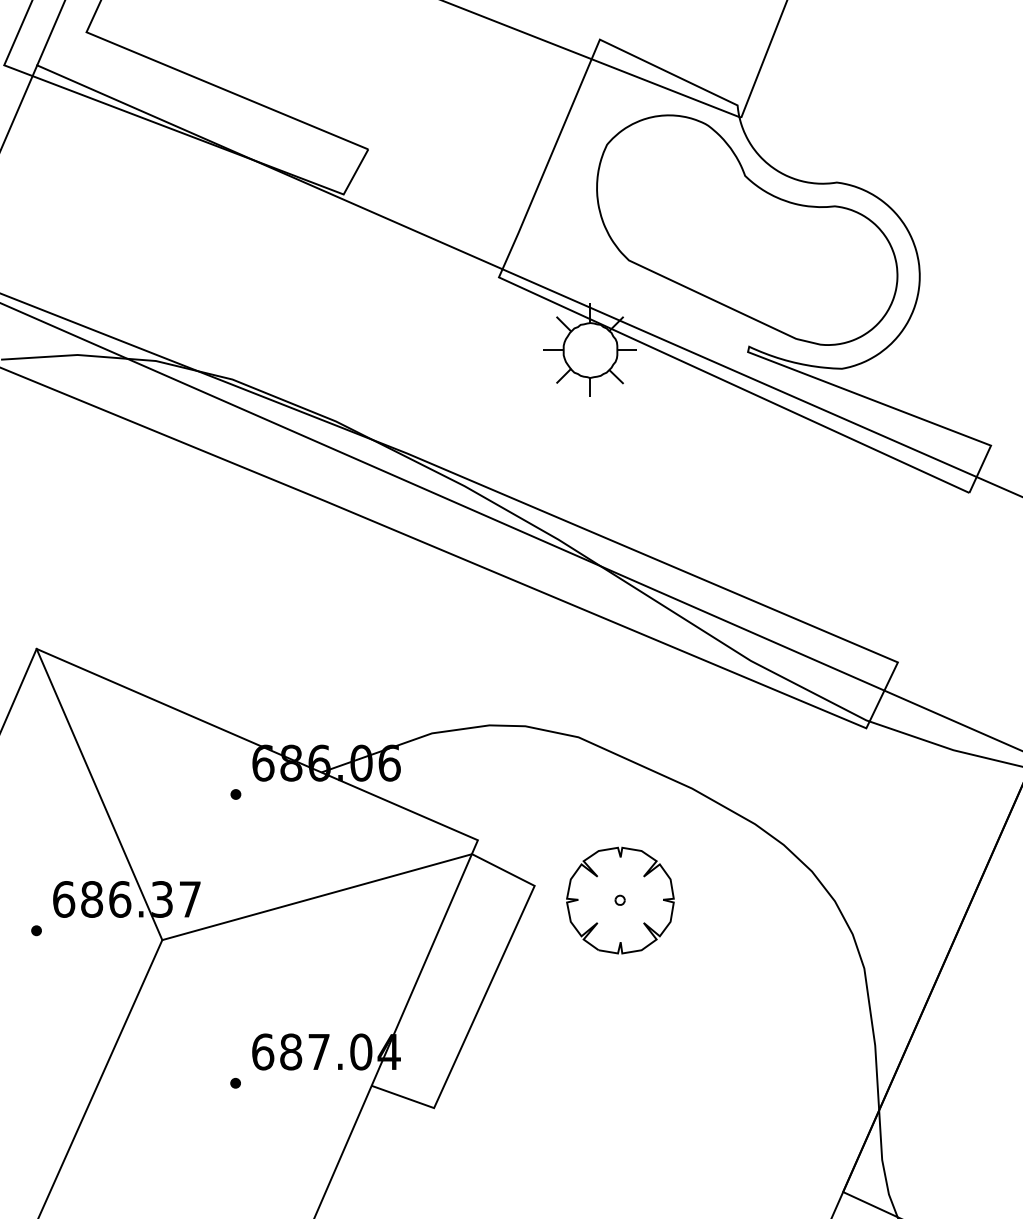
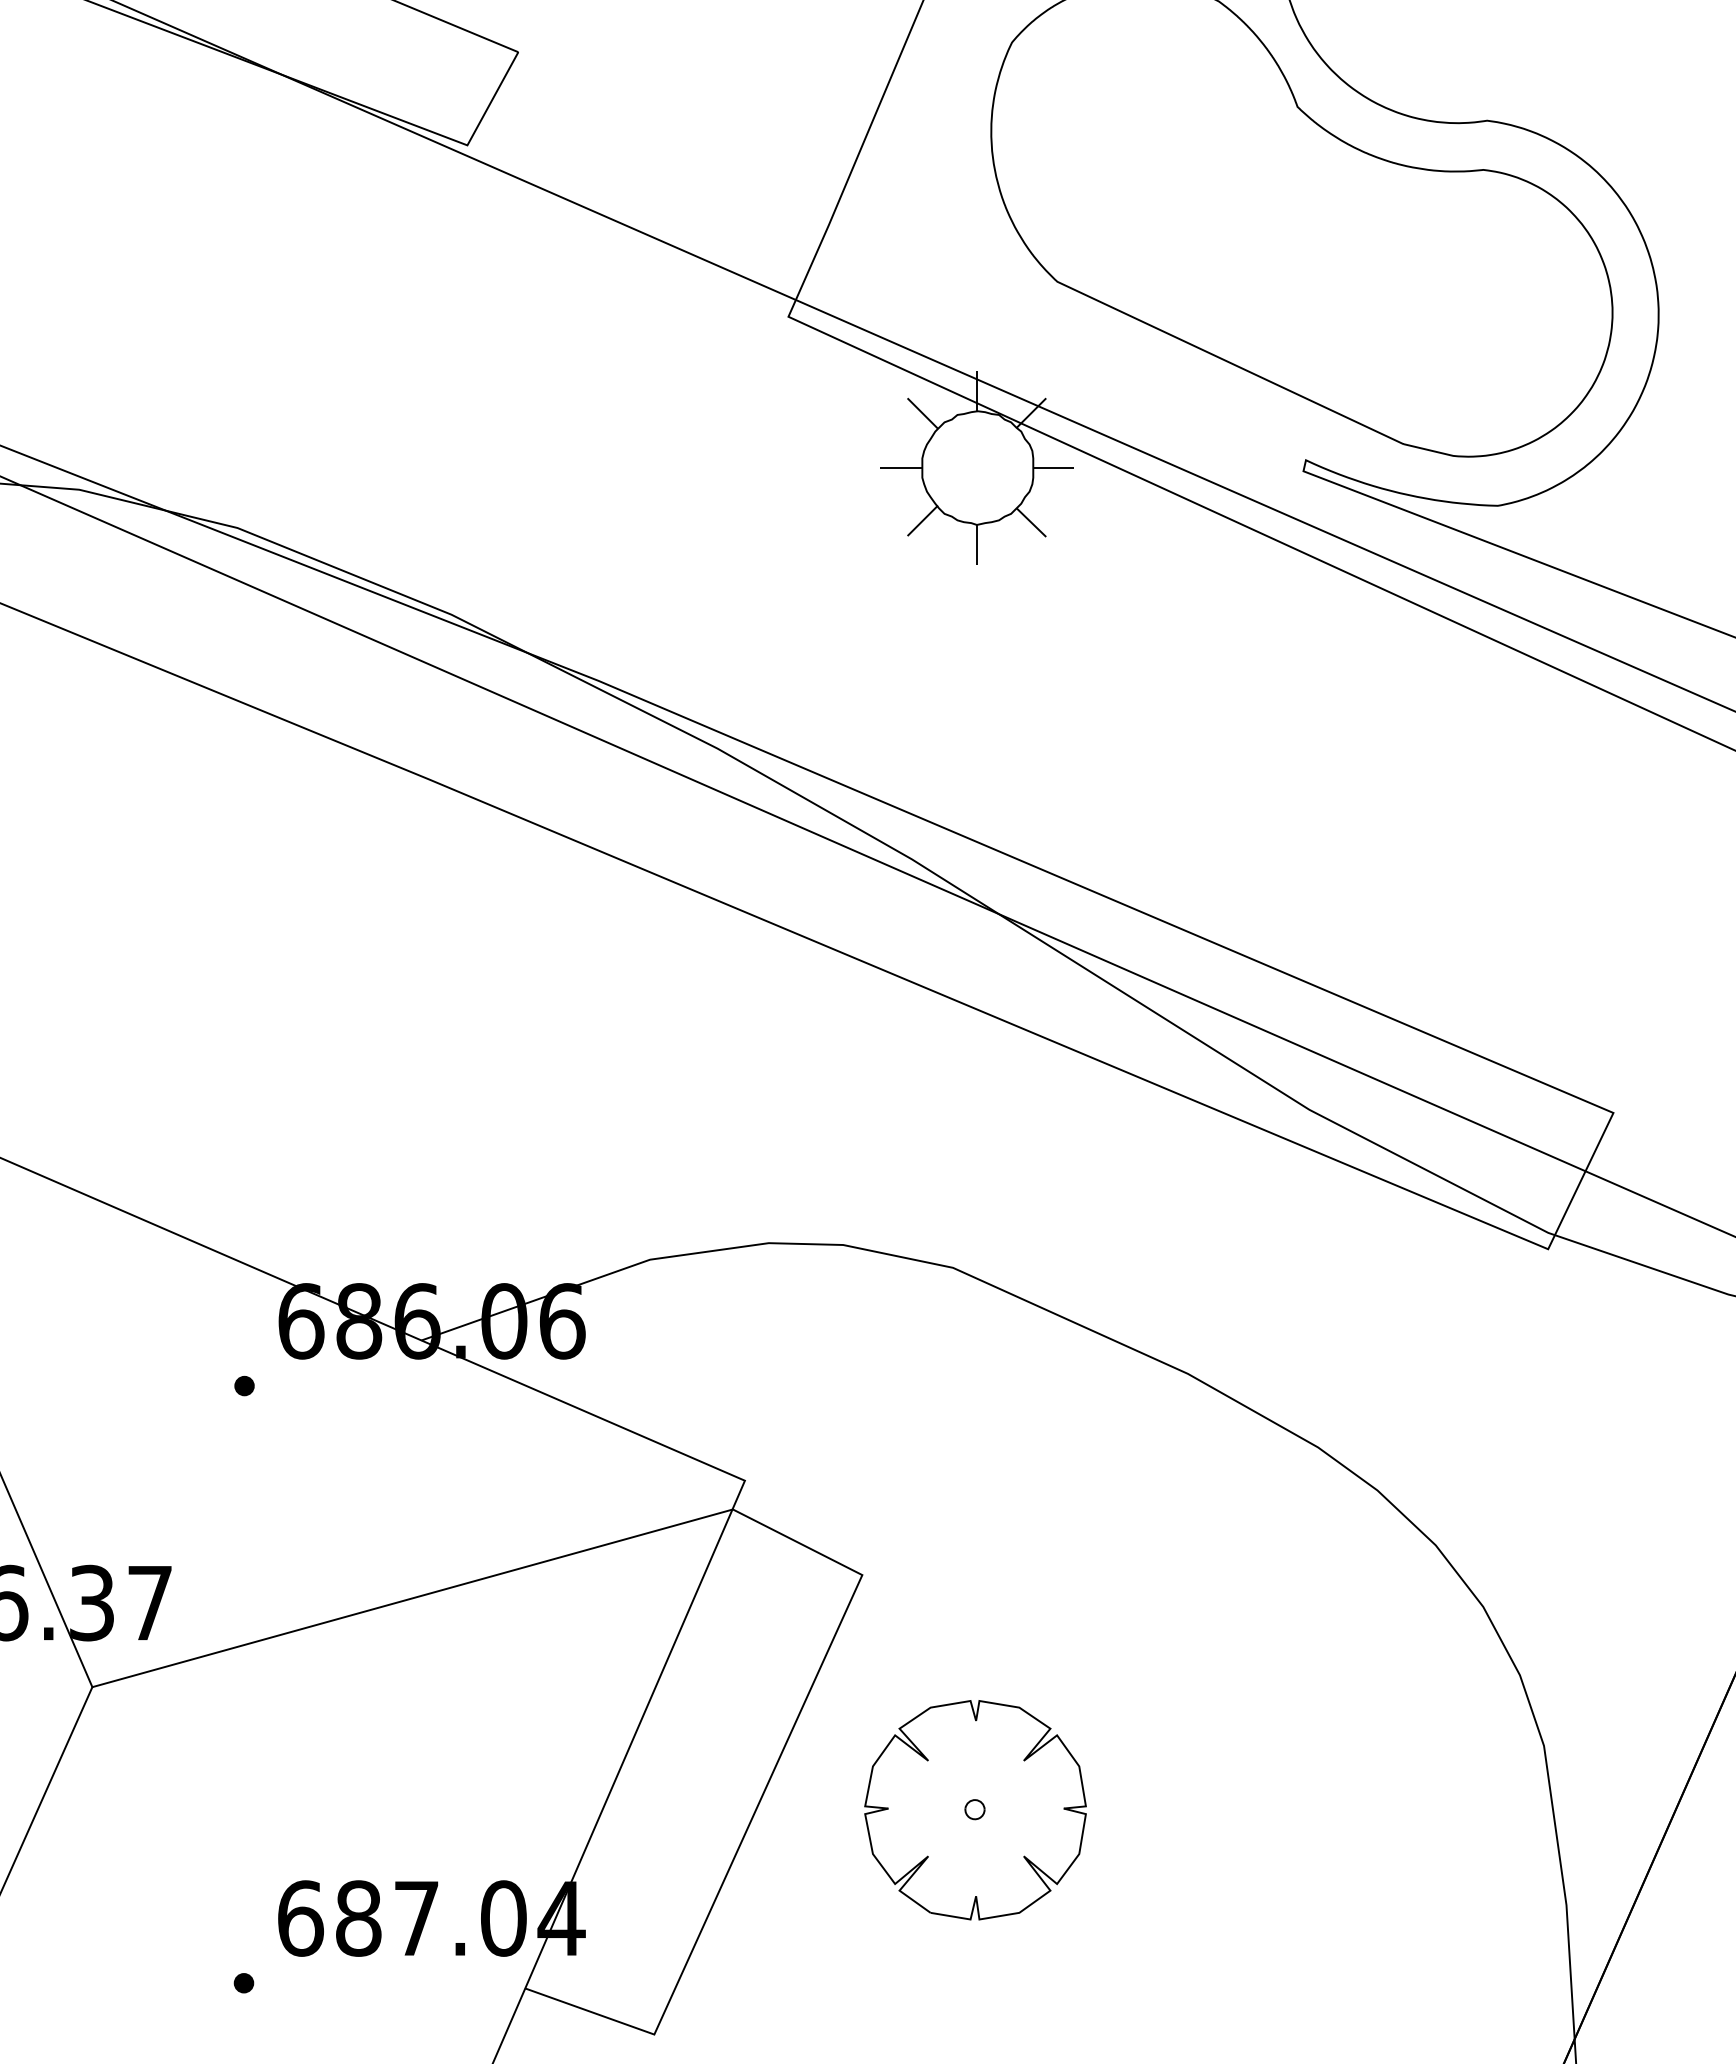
part: (620, 900) -> (975, 1809), moved

